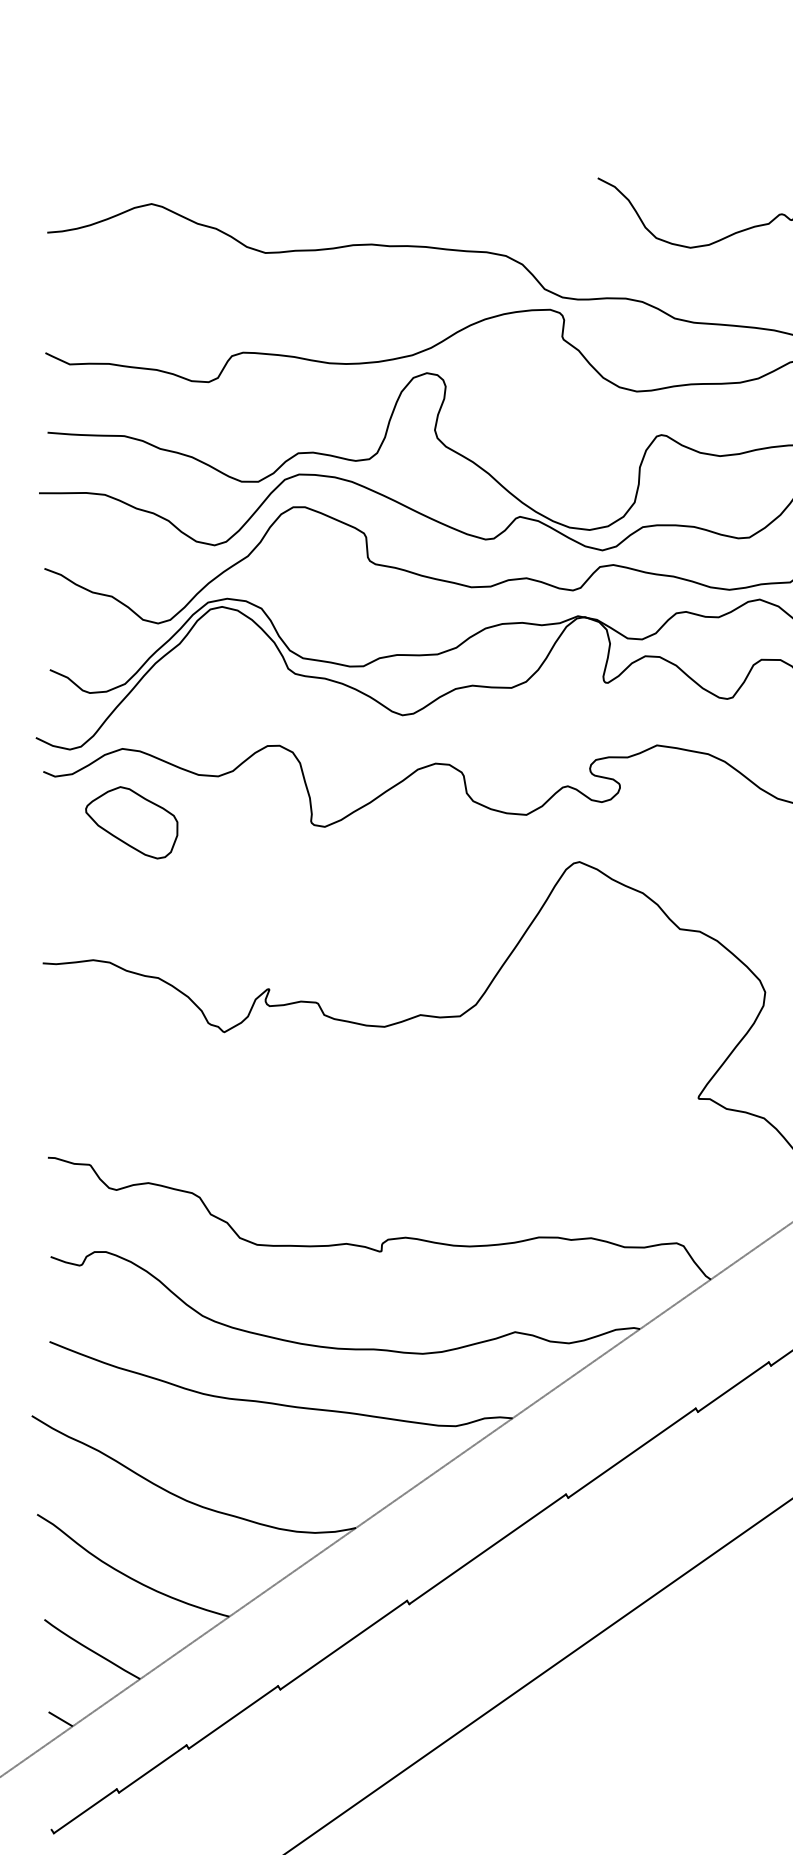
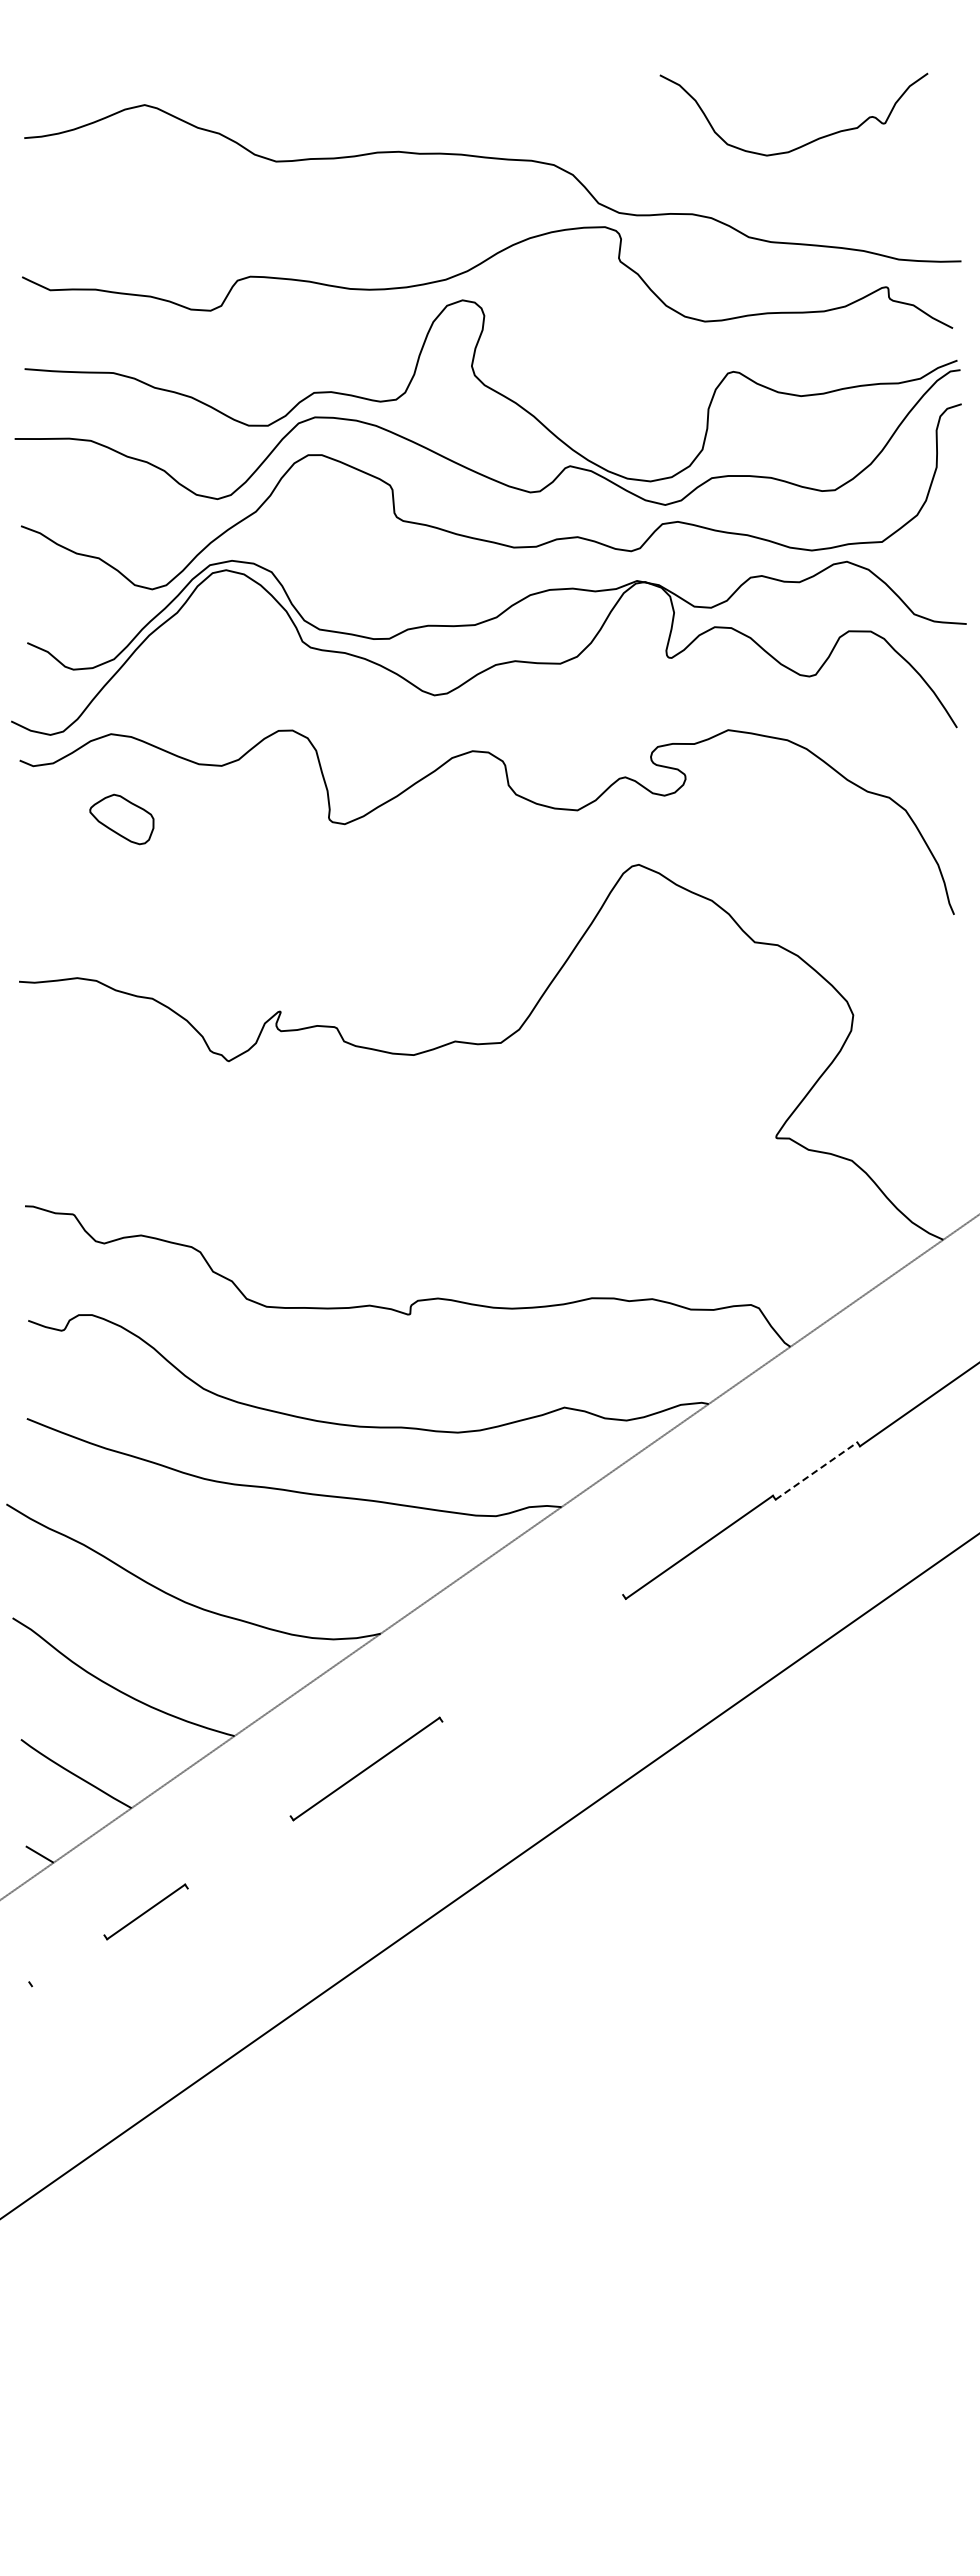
part: (131, 822) -> (121, 819), size x0.6
line: (733, 1387) -> (816, 1471), solid -> dashed
line: (487, 1549) -> (532, 1658), removed
line: (232, 1717) -> (238, 1852), removed
line: (84, 1811) -> (67, 1960), removed

